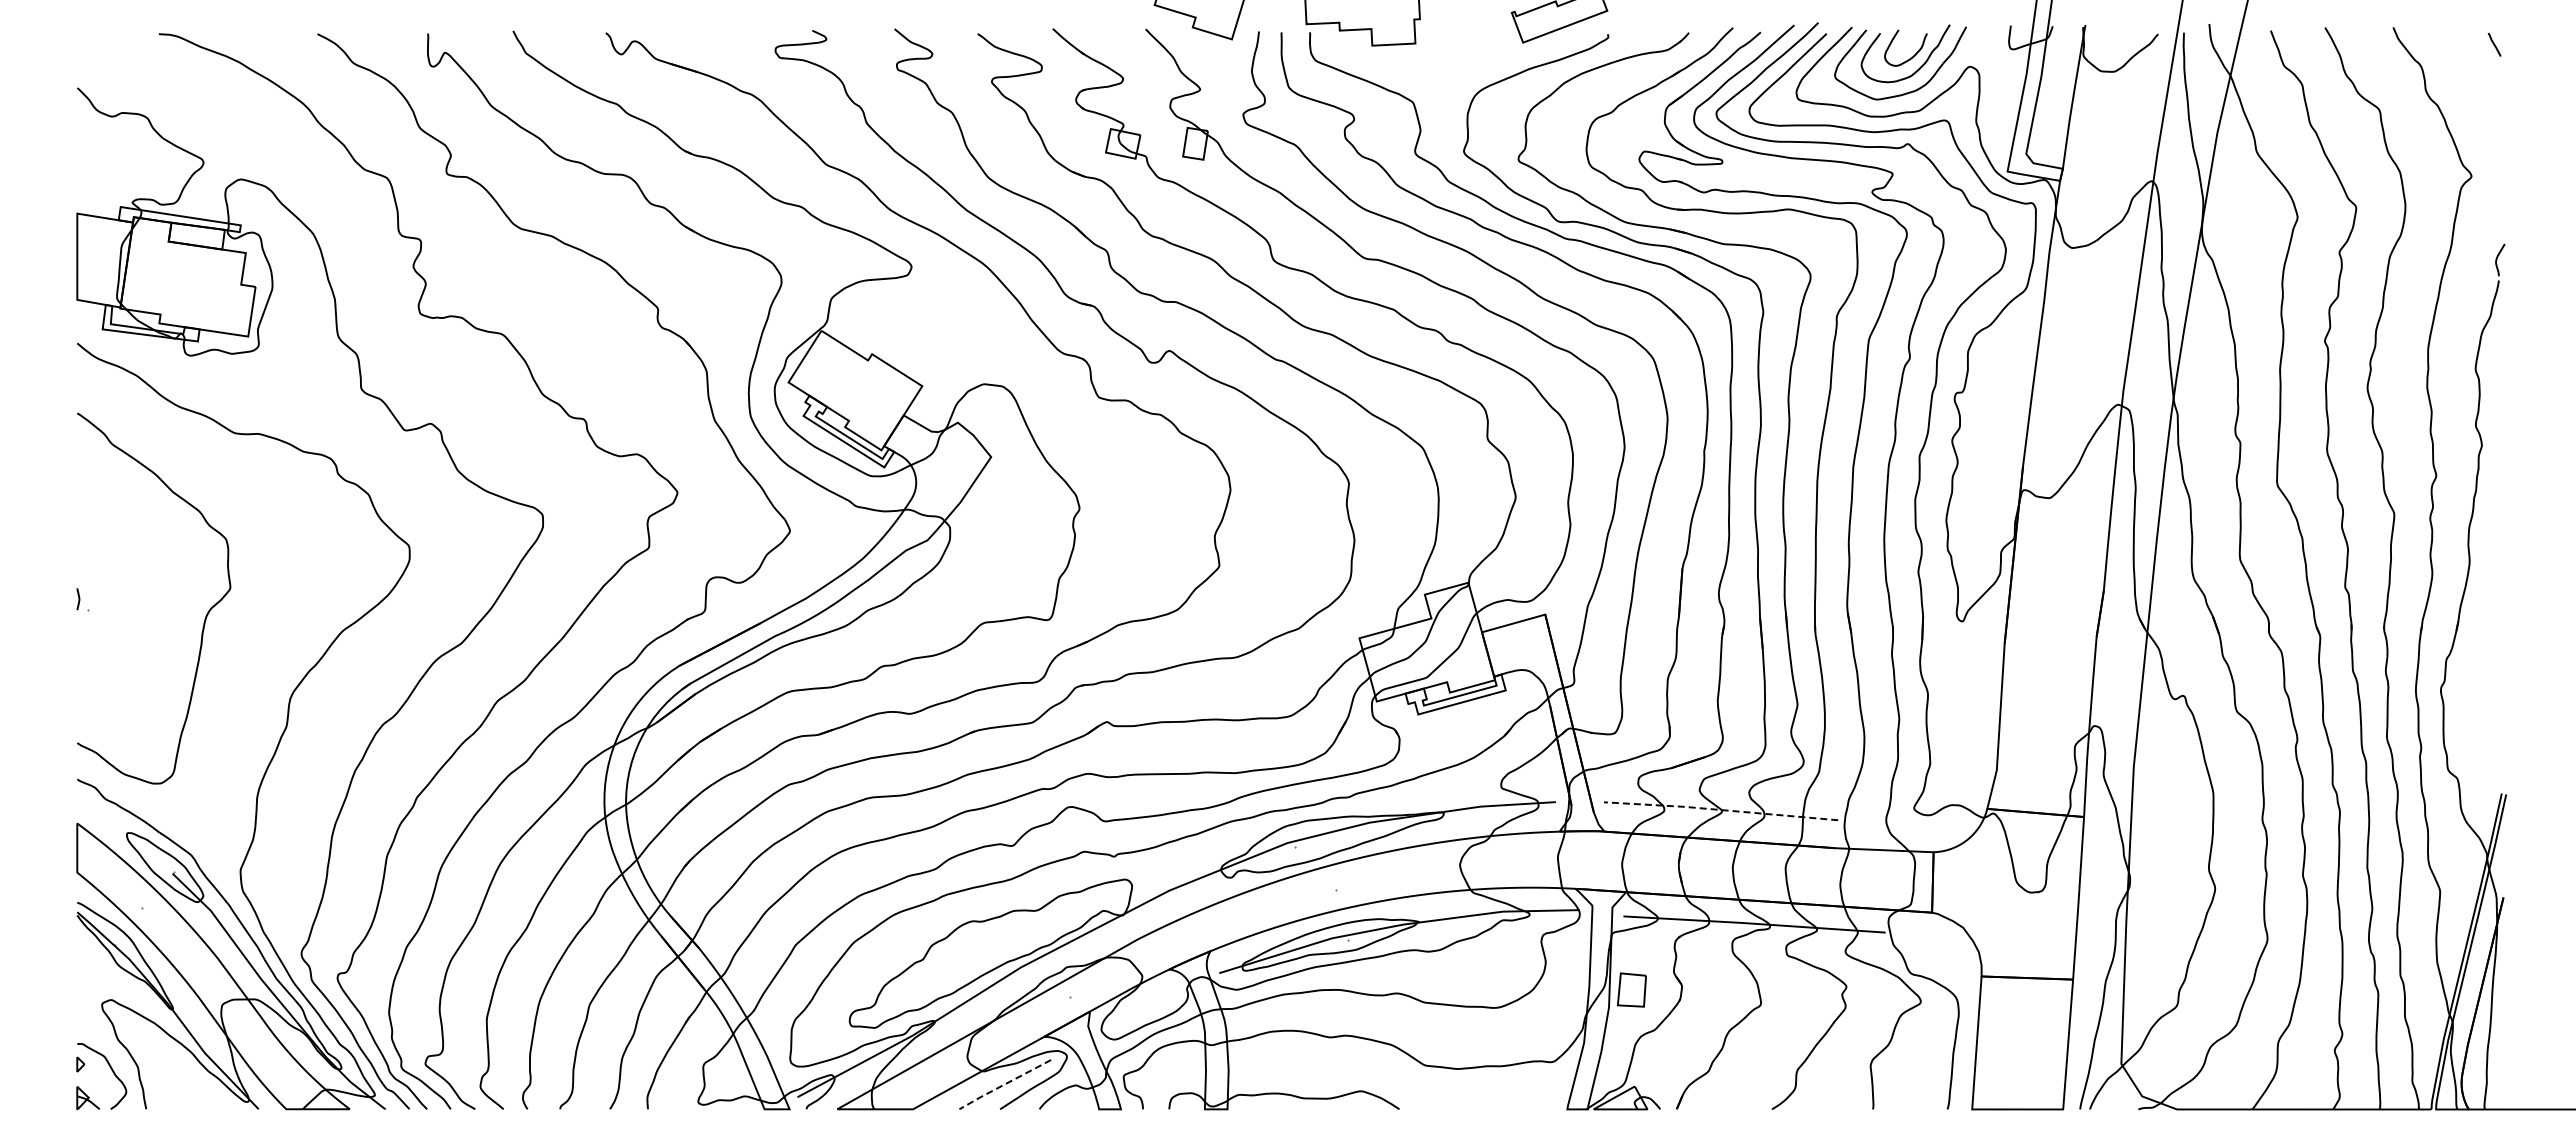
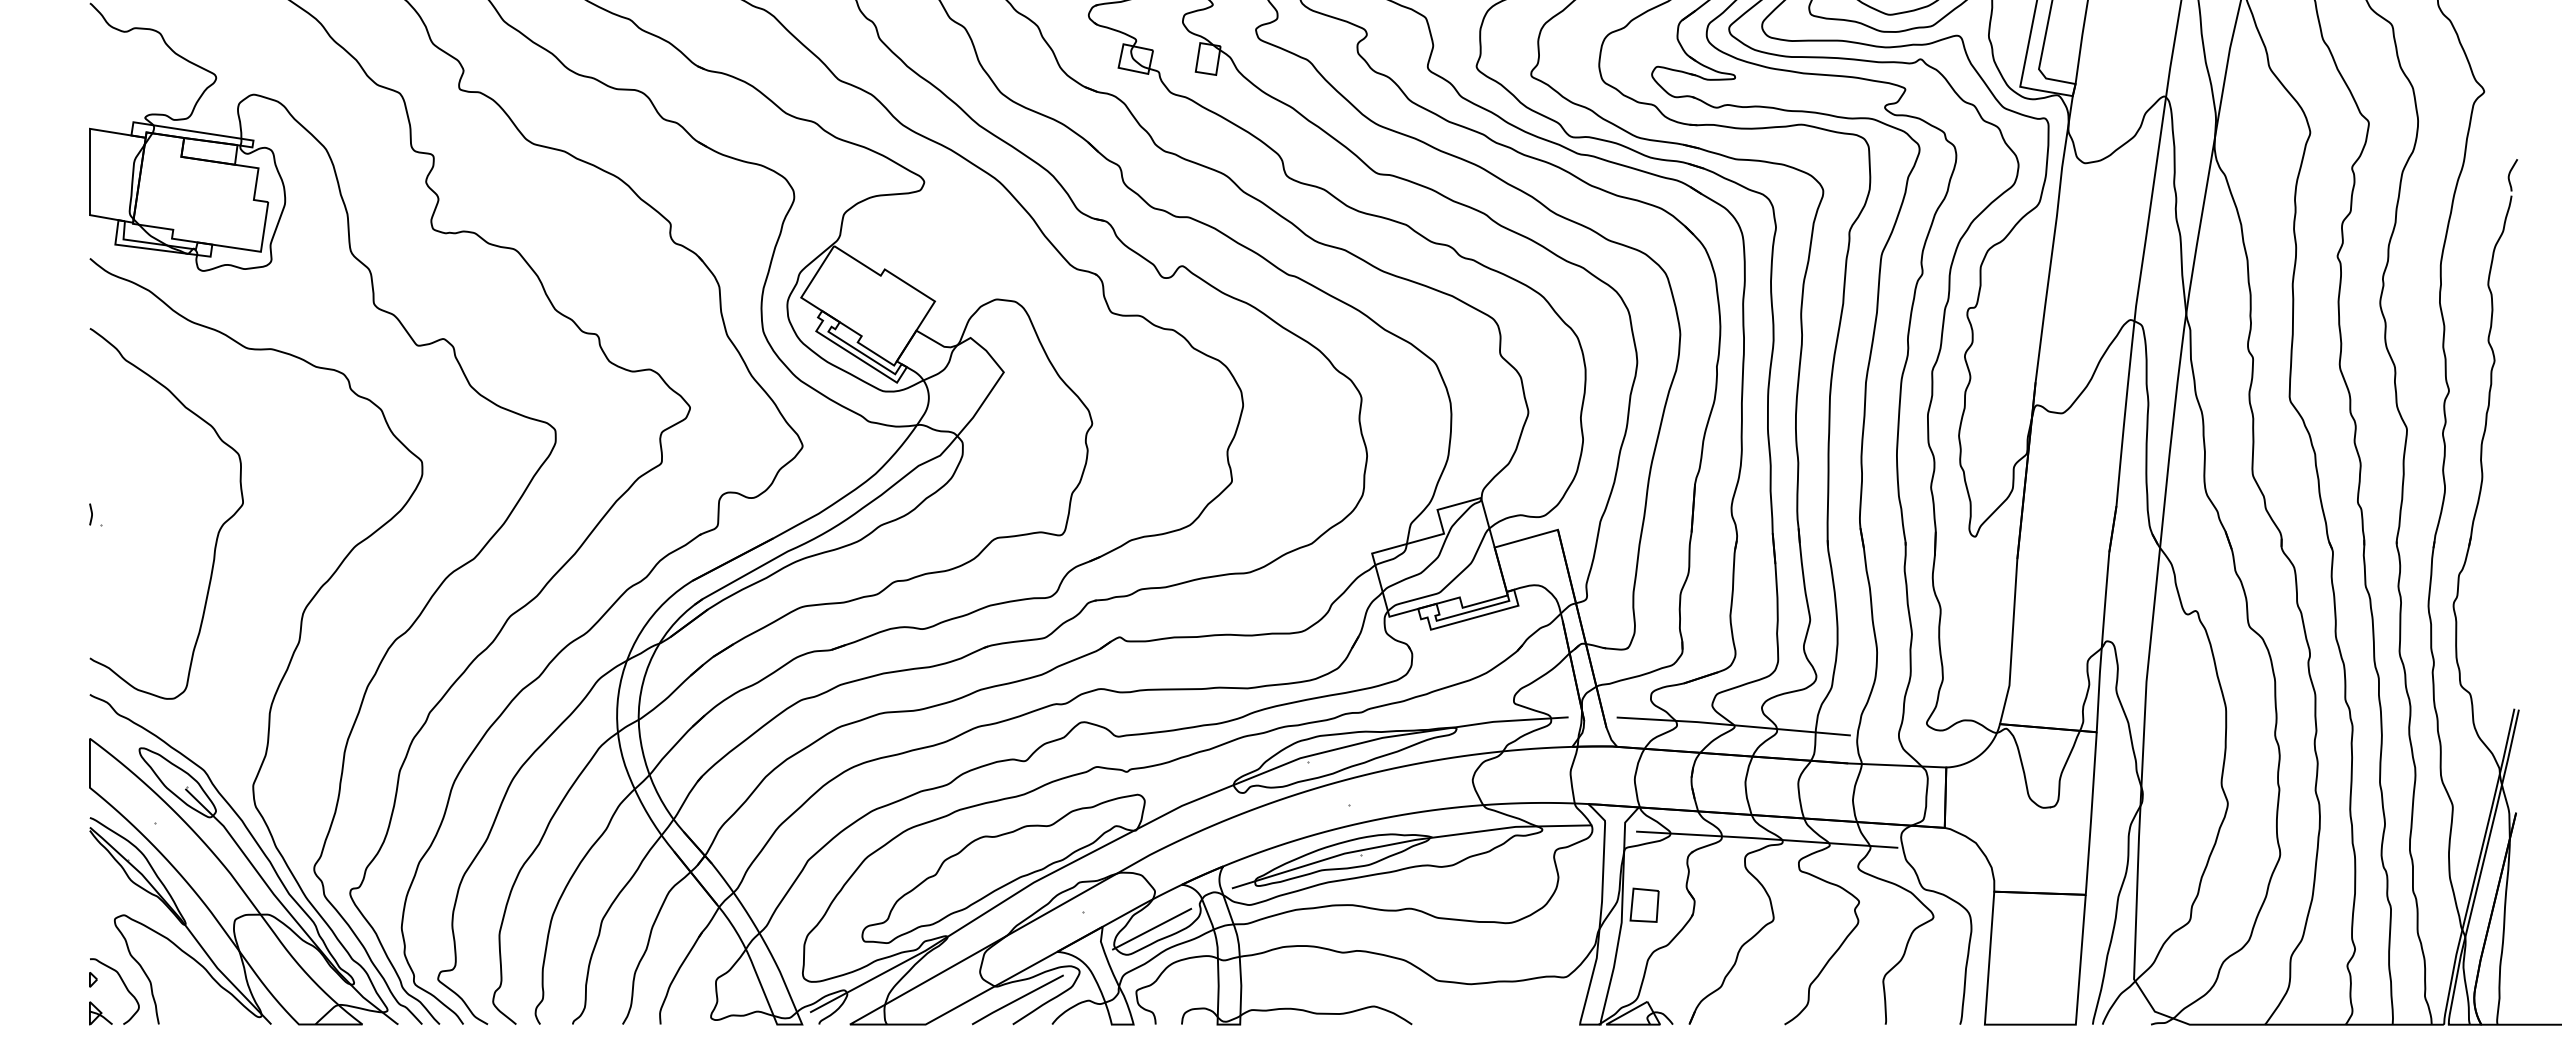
line: (1719, 809) -> (1732, 724), dashed -> solid
line: (1139, 1013) -> (1152, 928), added
line: (1004, 1084) -> (1017, 999), dashed -> solid

